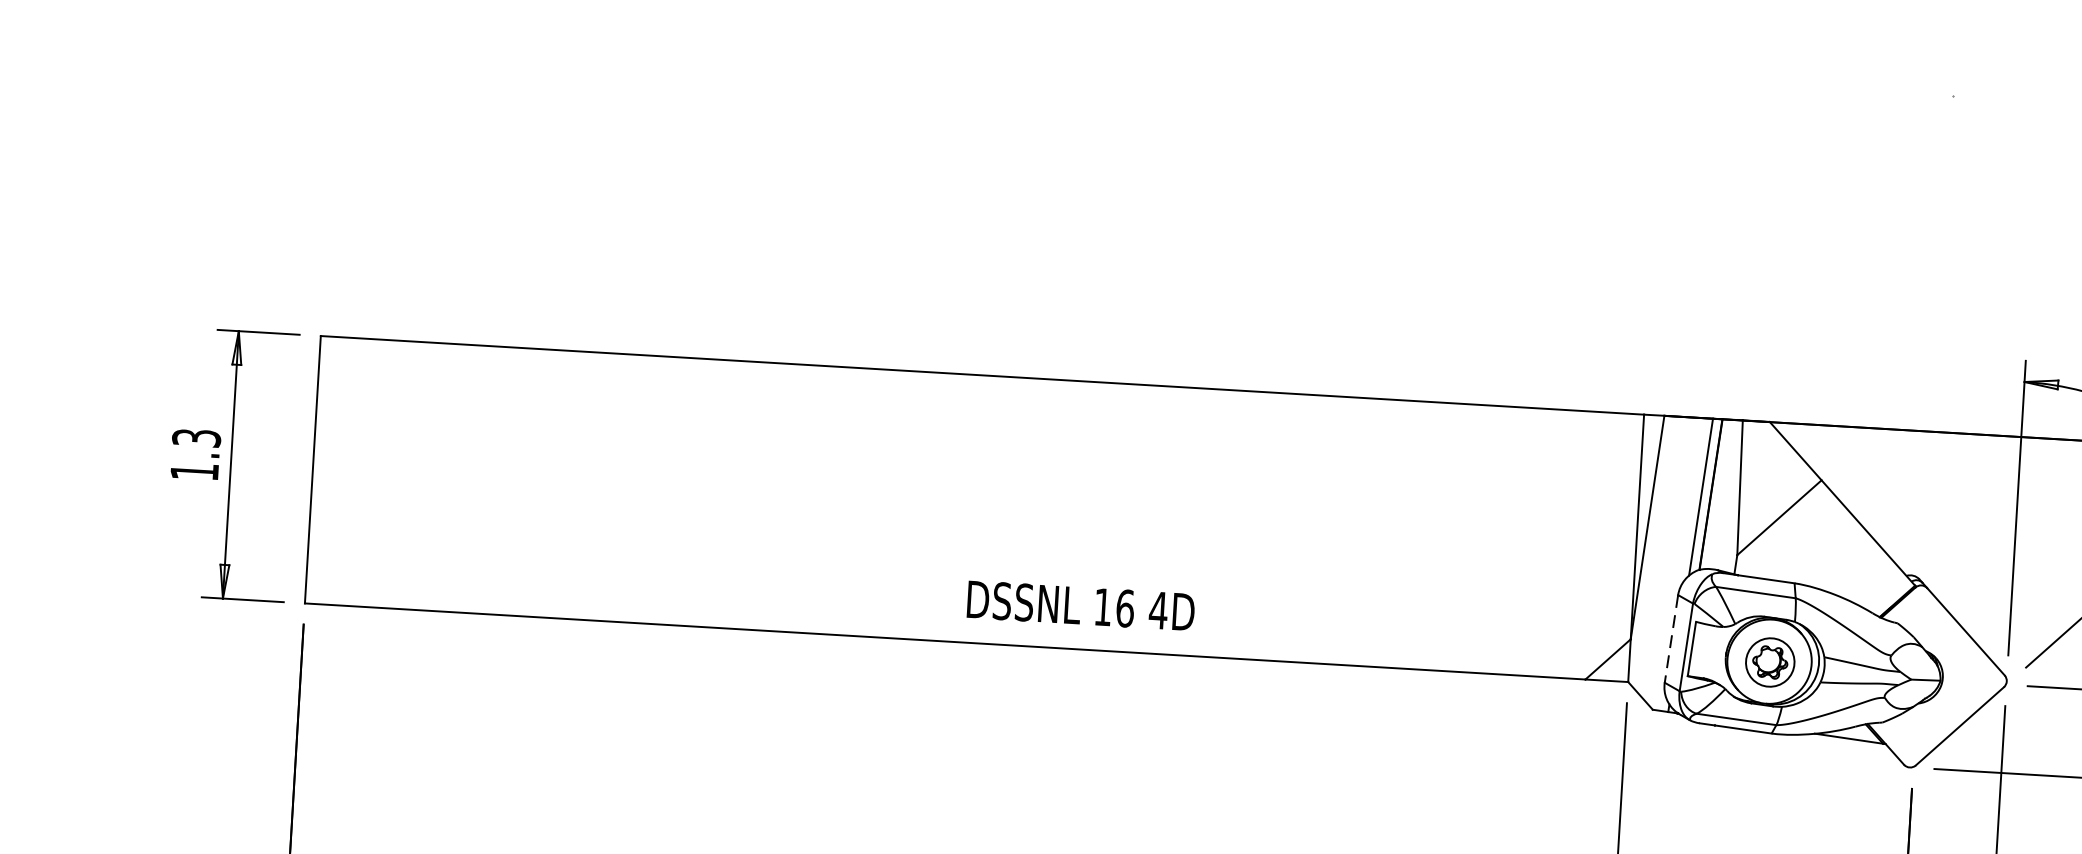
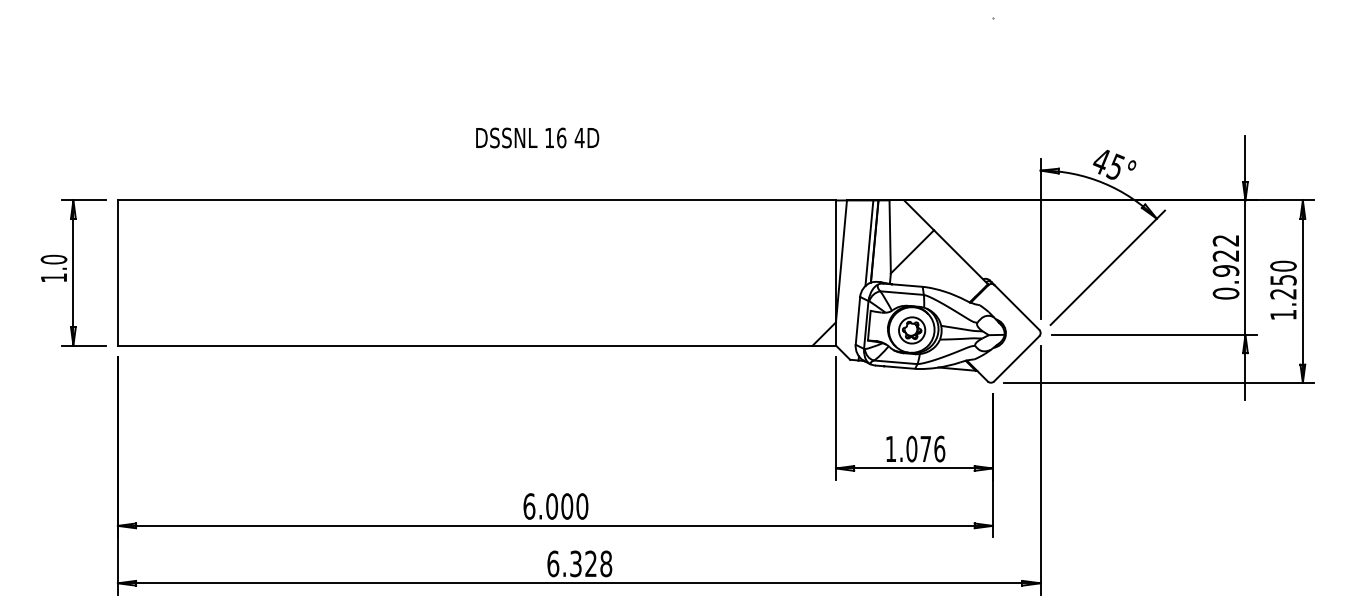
text: (195, 437) -> (53, 259), 1.3 -> 1.0
text: (1080, 604) -> (537, 137), moved
line: (1670, 640) -> (857, 321), dashed -> solid

